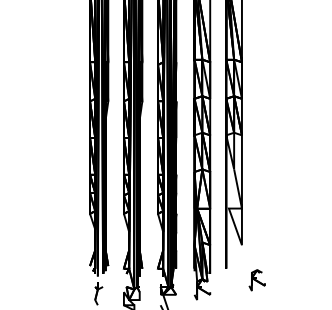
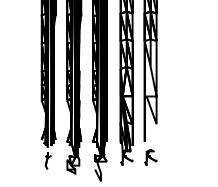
part: (256, 280) -> (150, 157), moved

